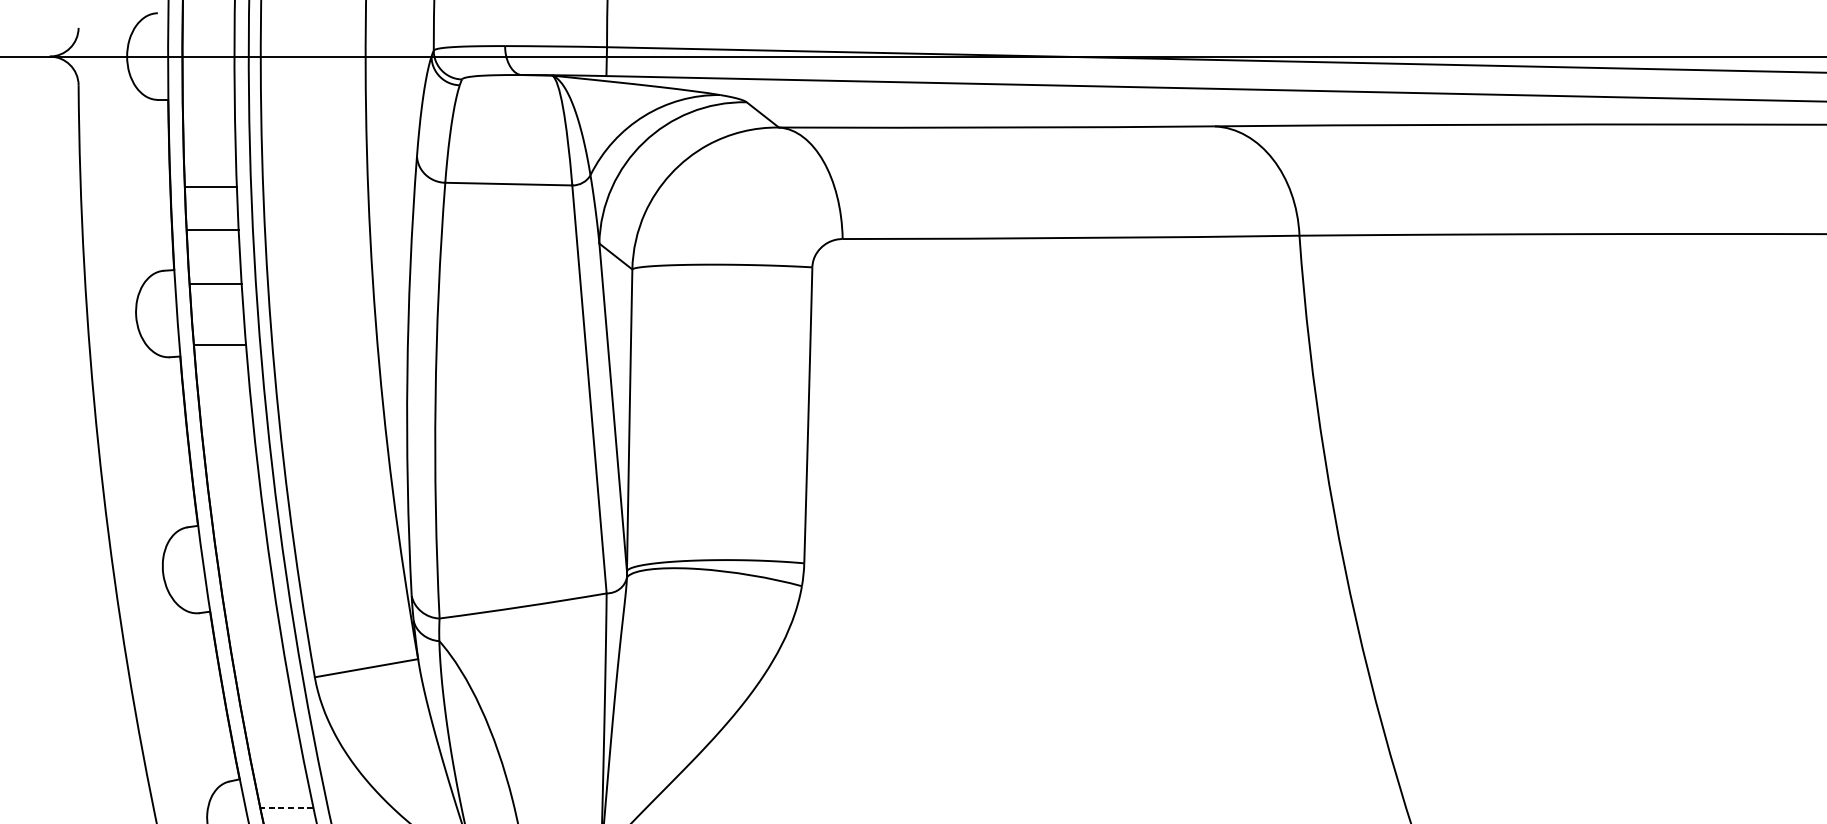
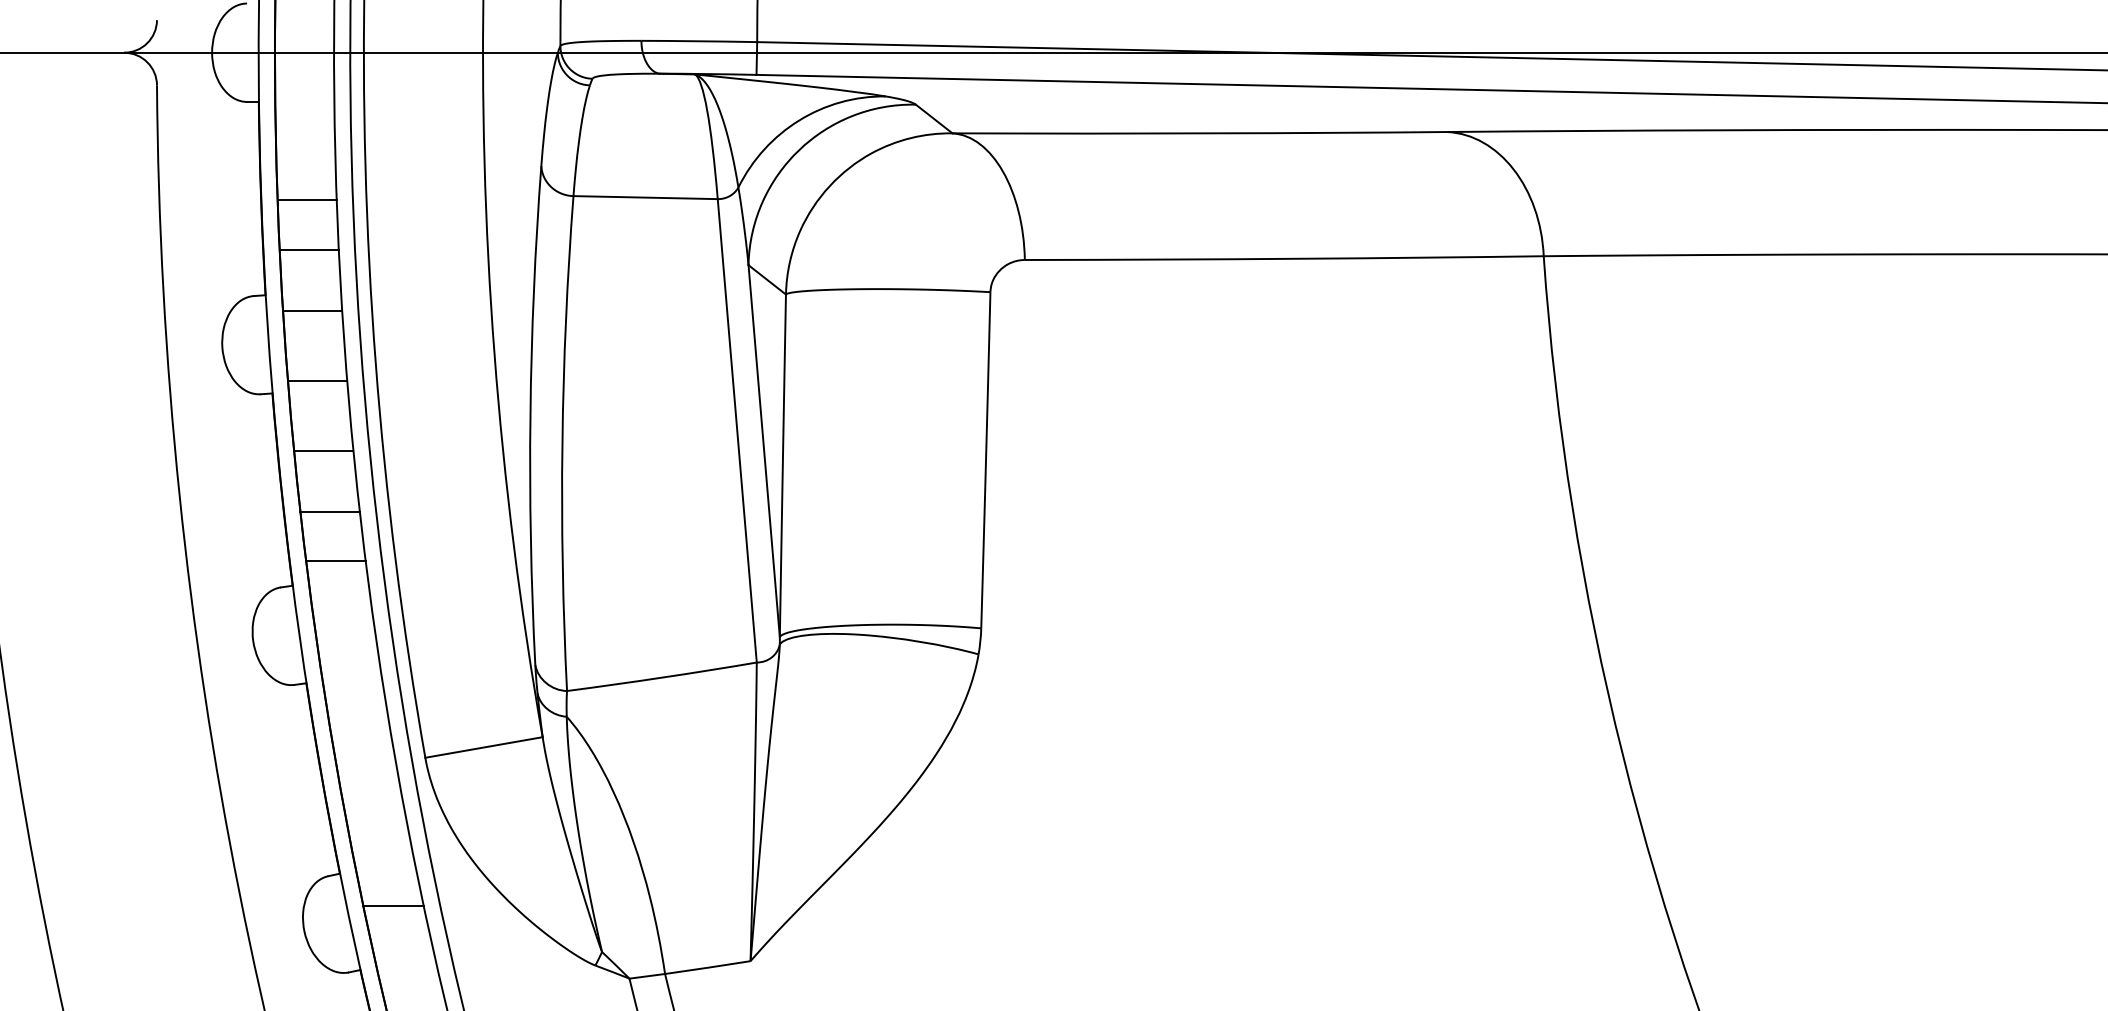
line: (225, 407) -> (323, 451), added
line: (230, 461) -> (329, 512), added
line: (235, 504) -> (335, 561), added
line: (286, 807) -> (393, 905), dashed -> solid

